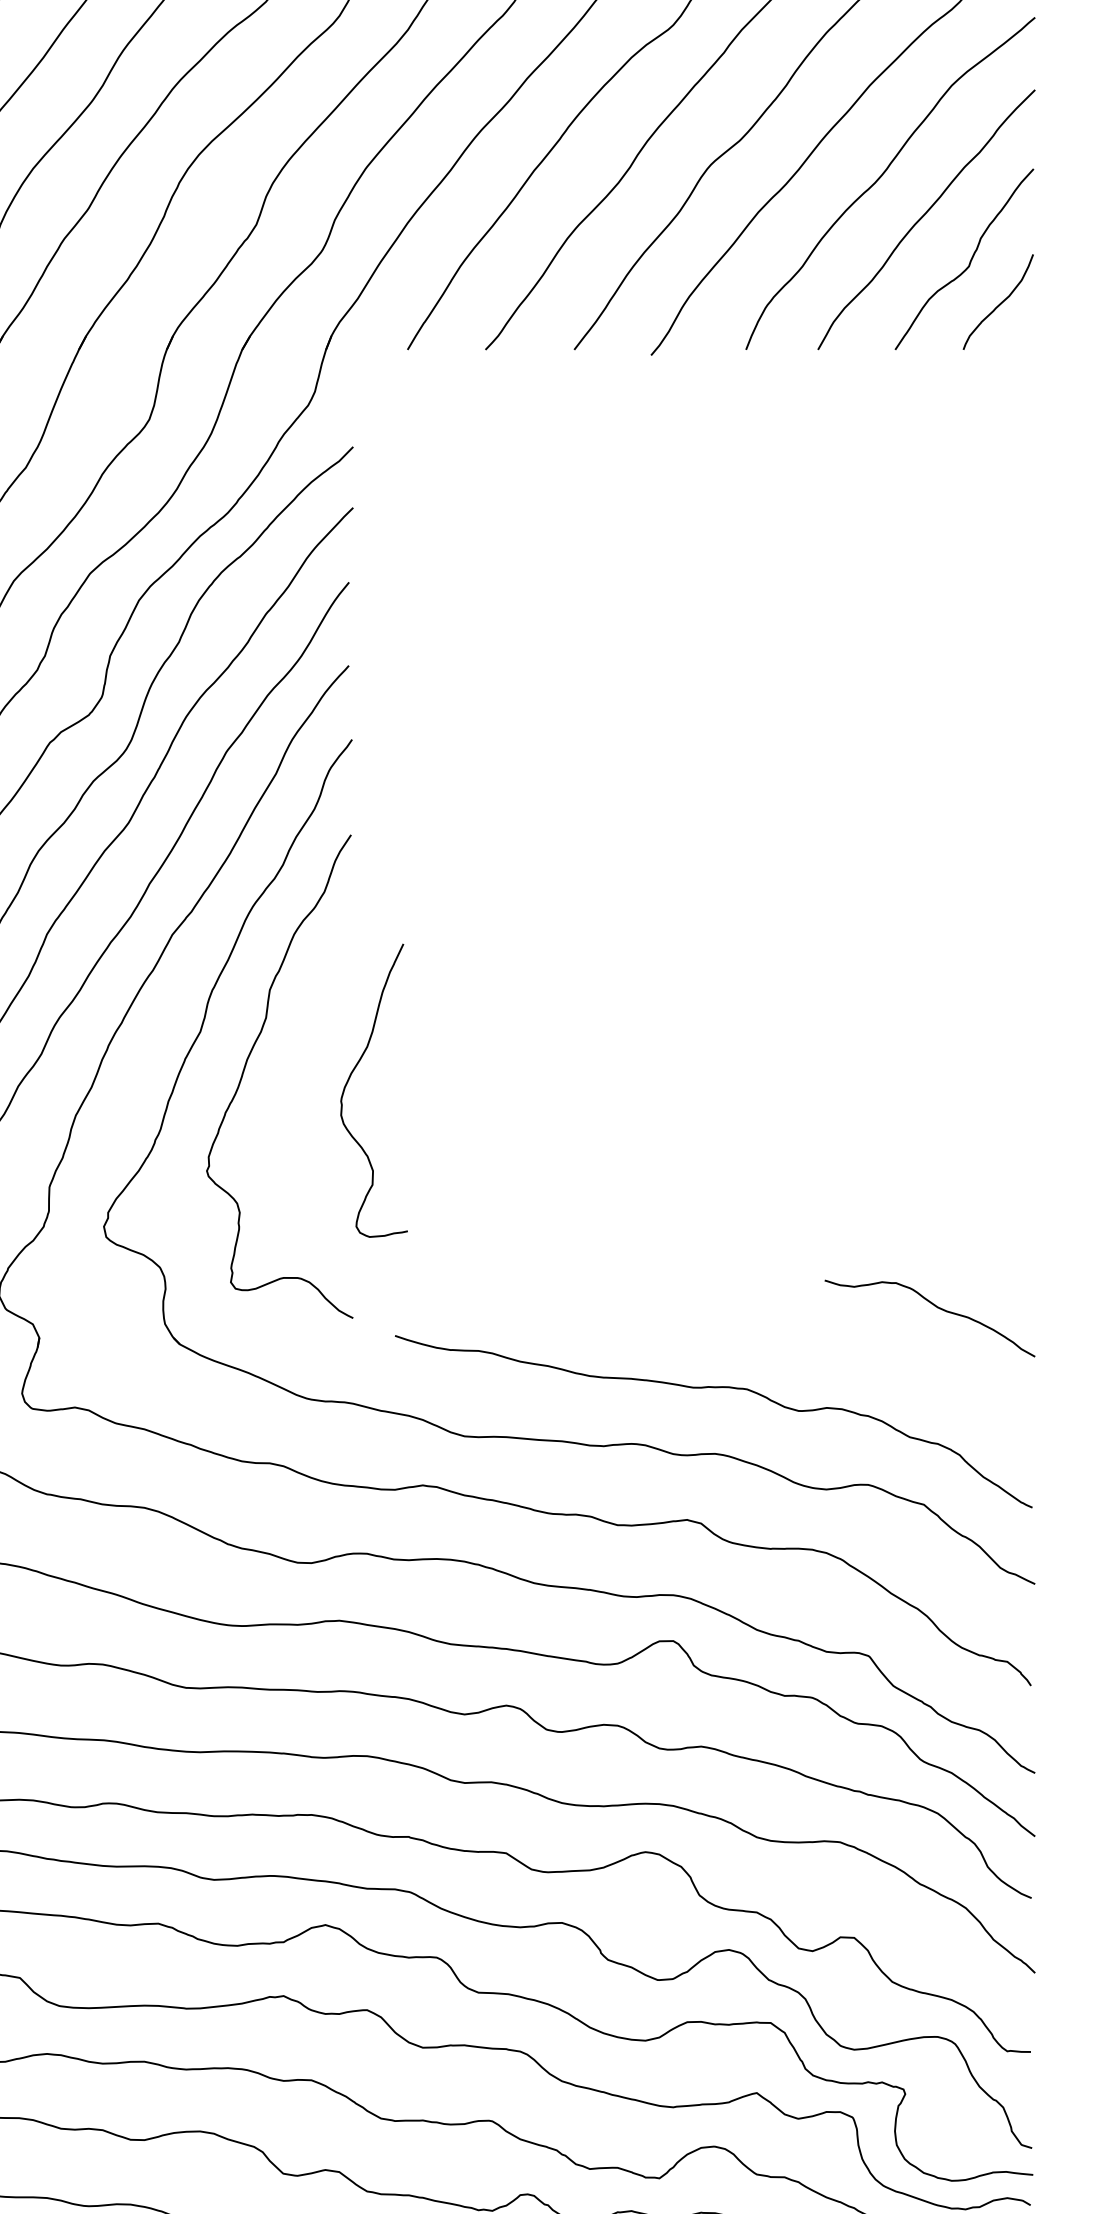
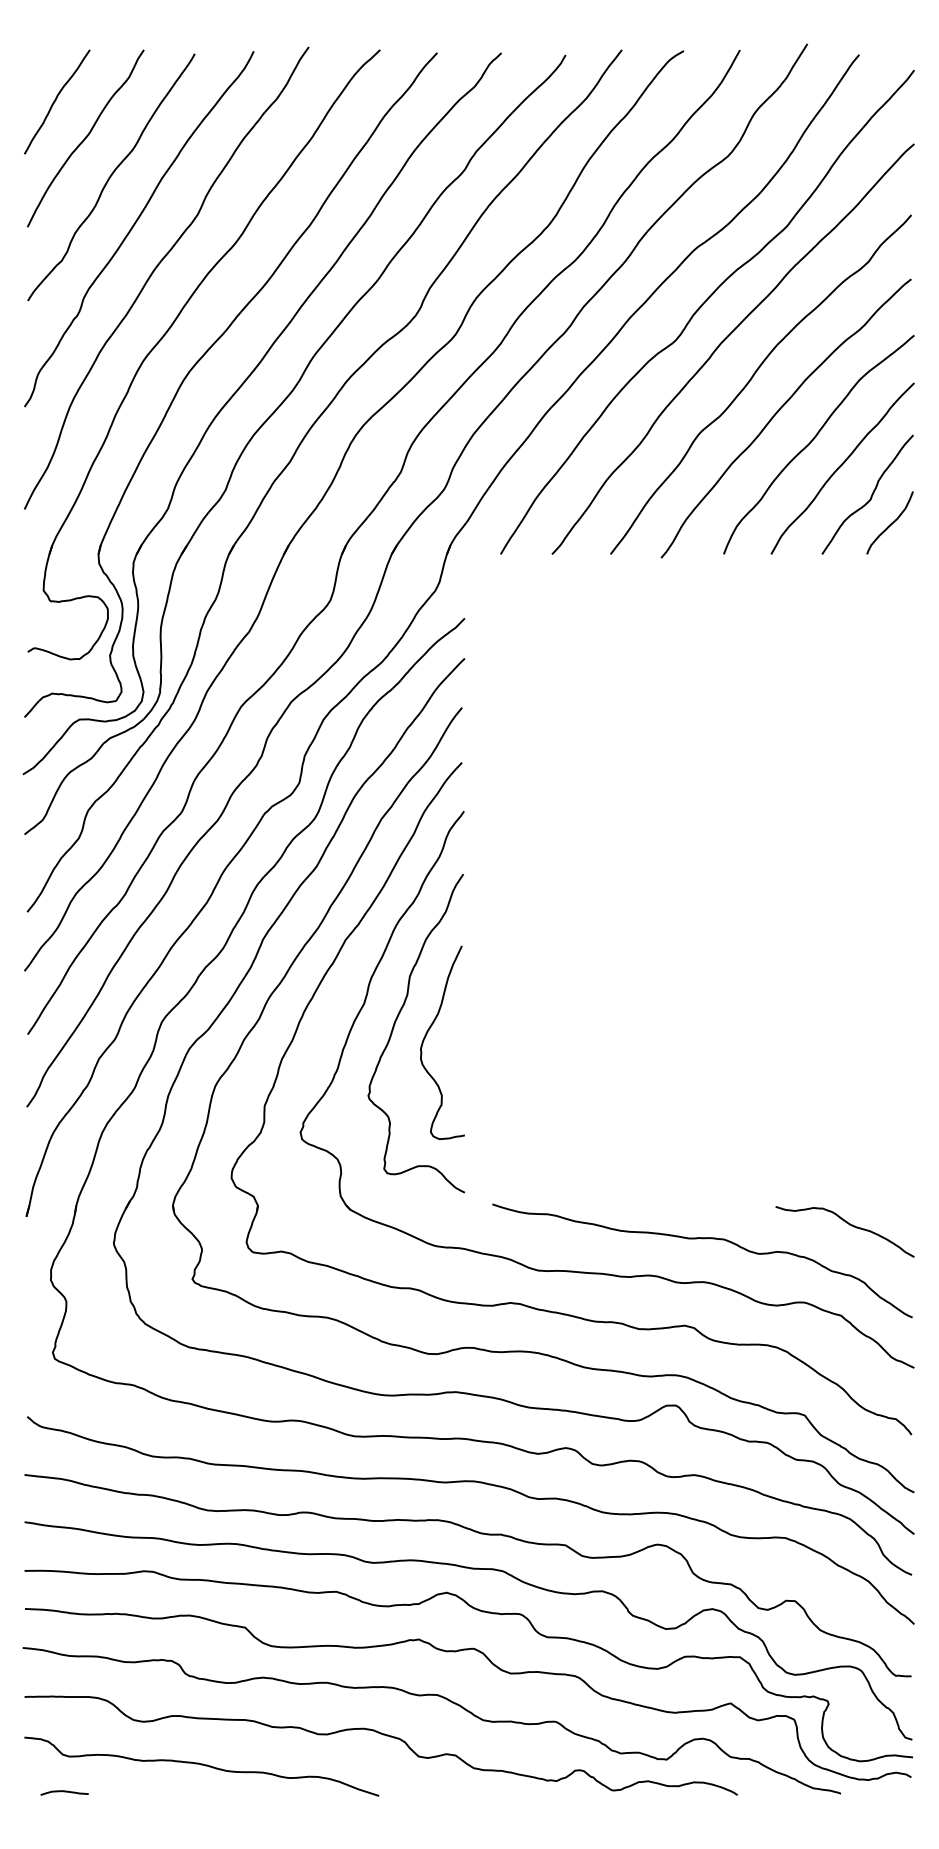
curve: (351, 1078) -> (427, 1034), moved
curve: (936, 1308) -> (849, 1225), moved

